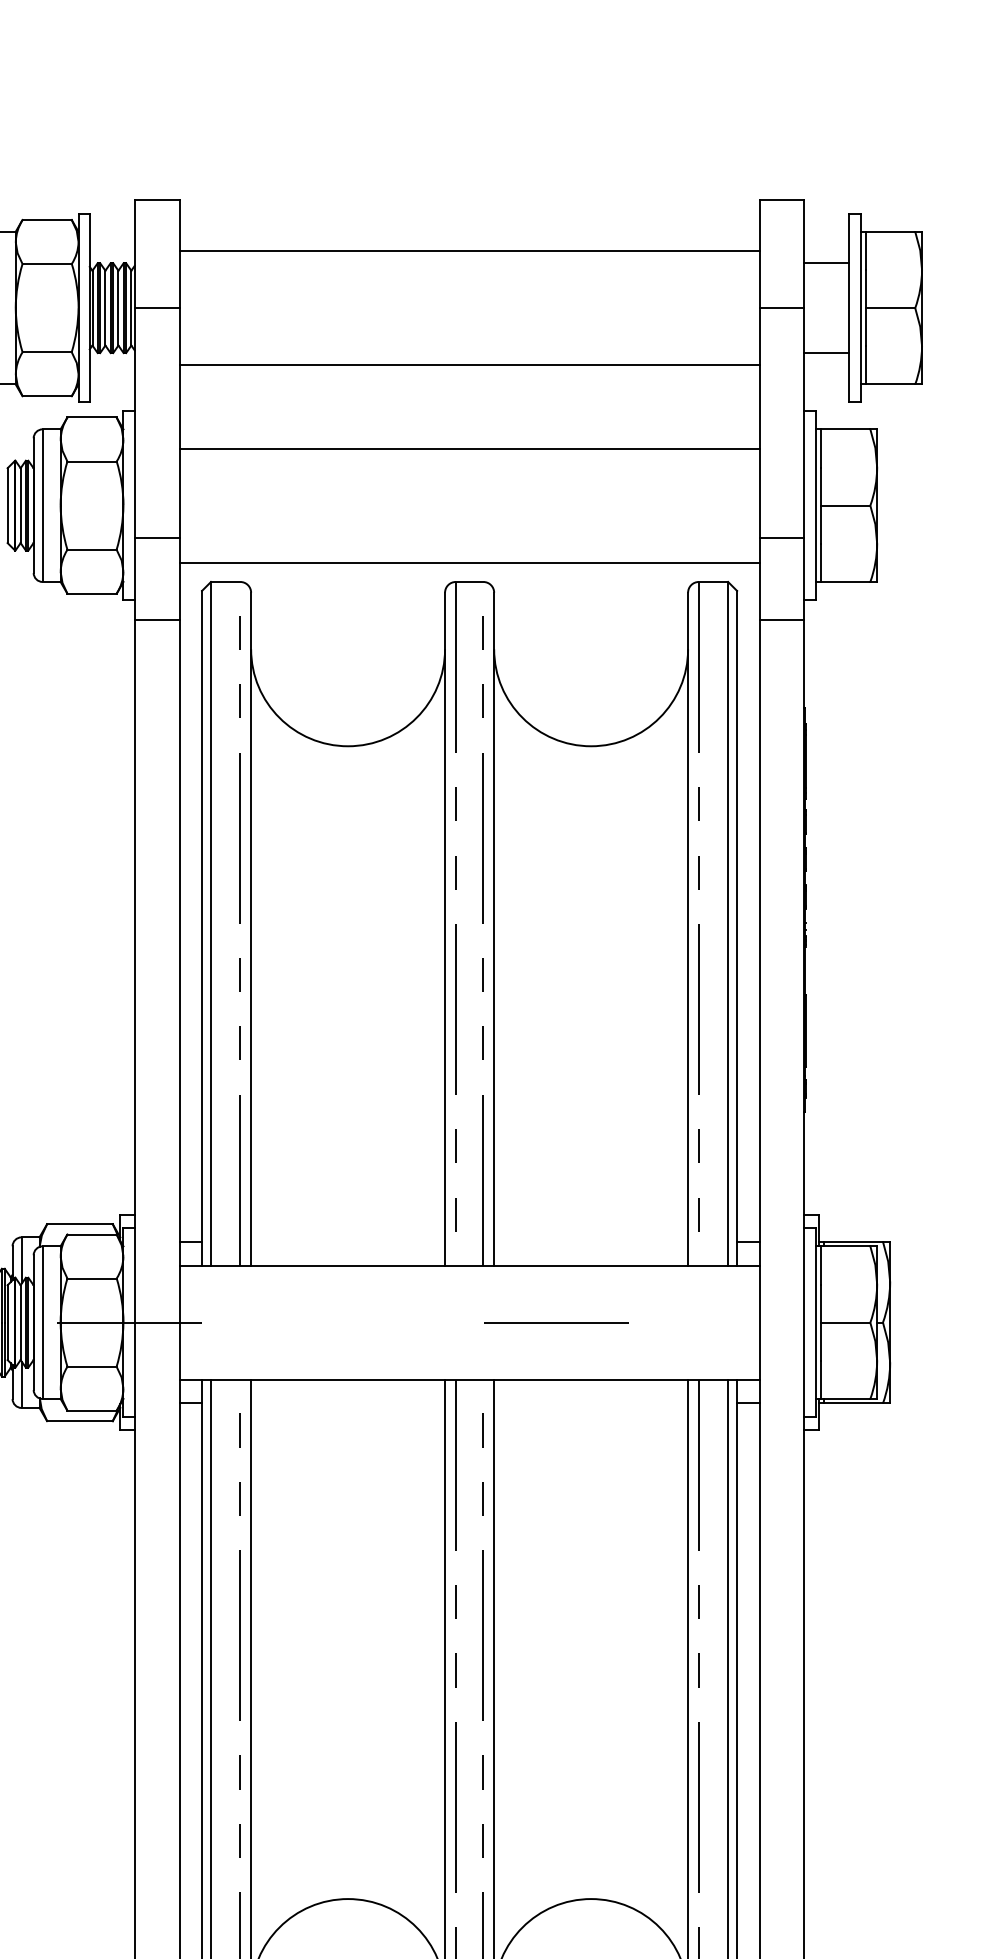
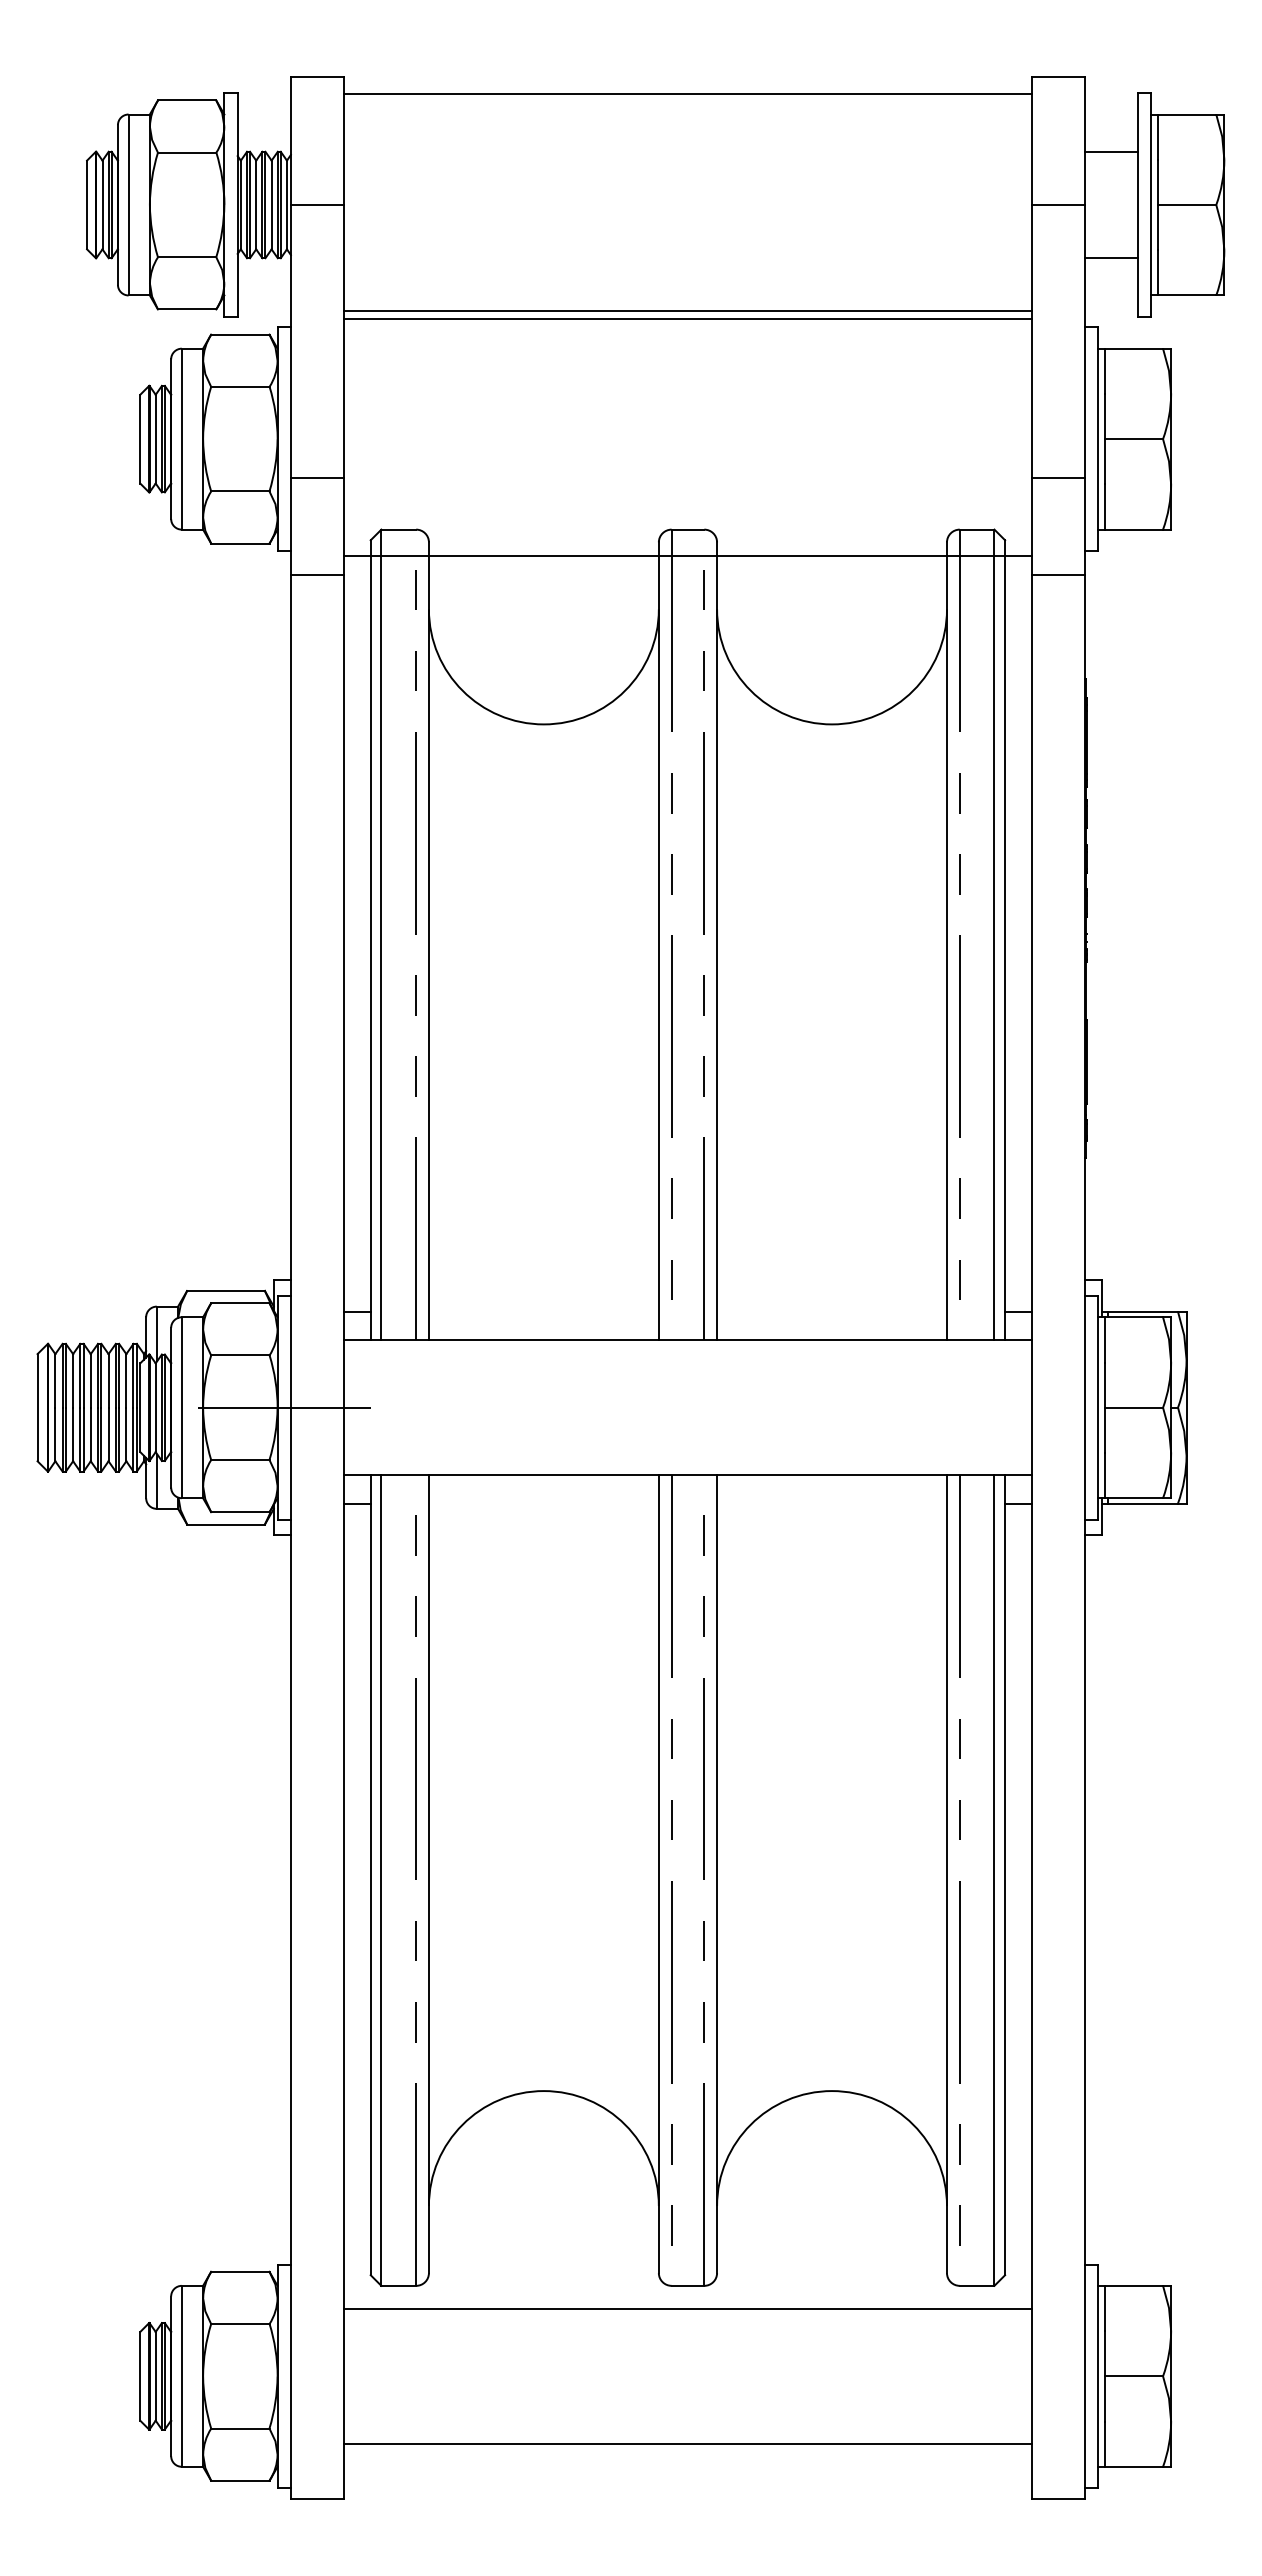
line: (469, 251) -> (687, 94), moved
line: (469, 365) -> (687, 318), moved
line: (469, 448) -> (687, 310), moved
line: (469, 562) -> (687, 555), moved
line: (556, 1322) -> (790, 1407), removed

